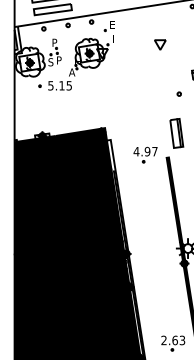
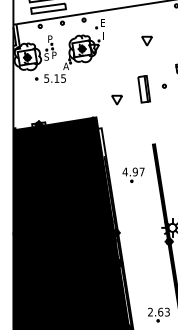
part: (126, 108) -> (116, 99), added
part: (176, 133) -> (143, 89), moved
part: (145, 154) -> (133, 174), moved

